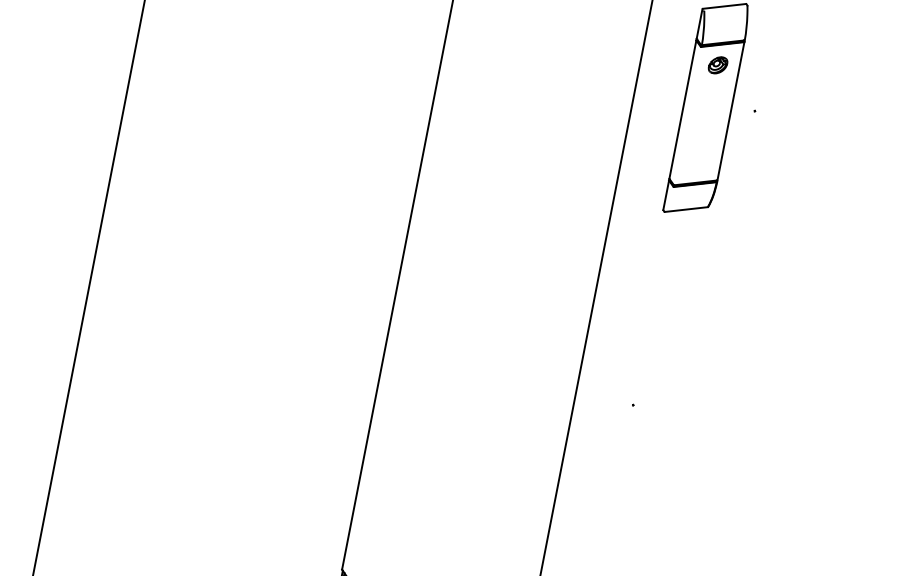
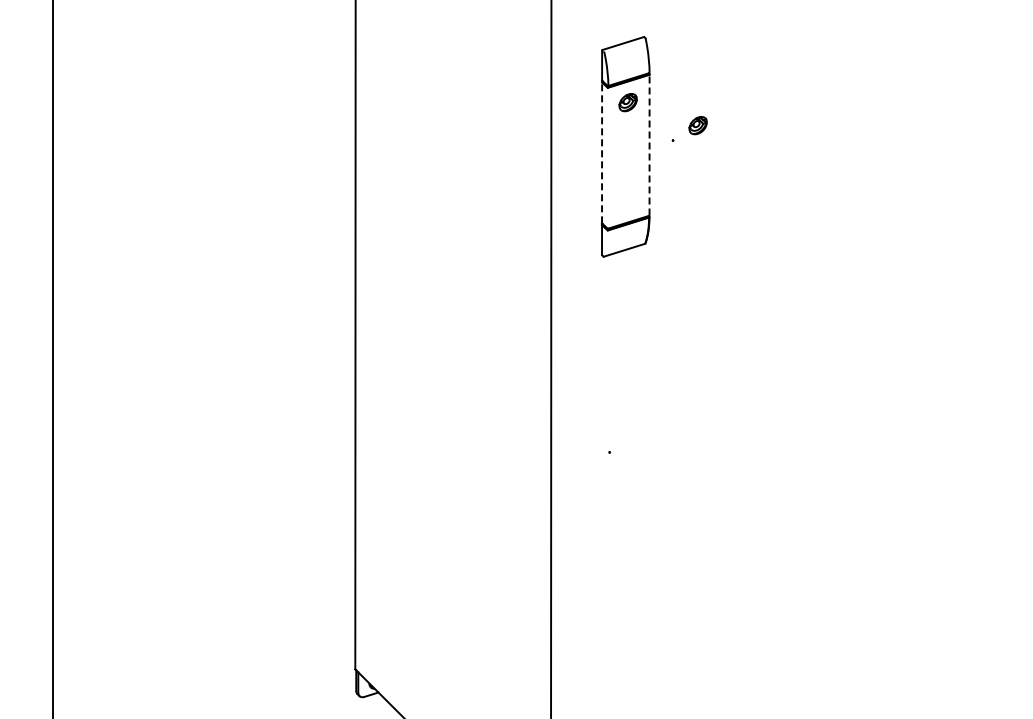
part: (781, 101) -> (697, 125), added
line: (683, 109) -> (602, 152), solid -> dashed
line: (731, 110) -> (649, 144), solid -> dashed

